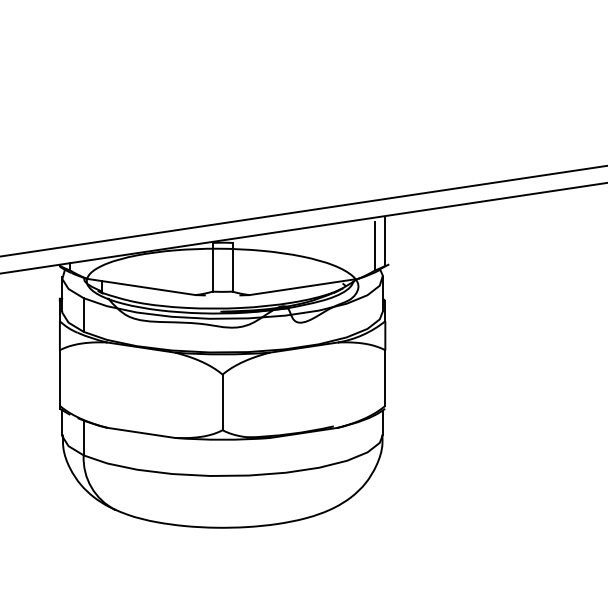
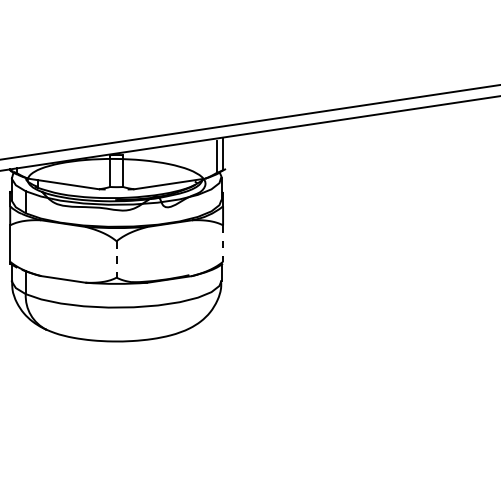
line: (385, 379) -> (223, 244), solid -> dashed
line: (222, 402) -> (116, 259), solid -> dashed

